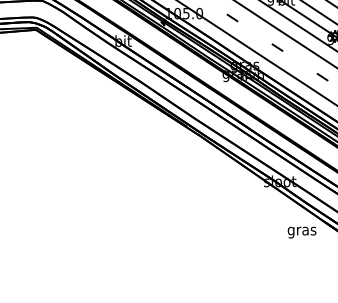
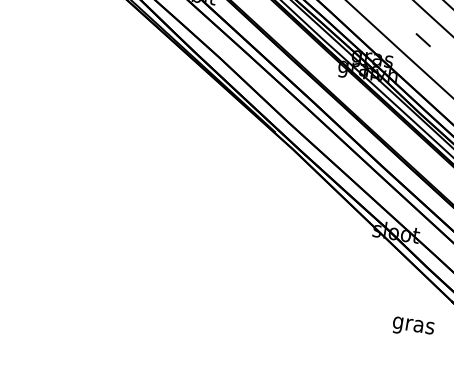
text: (301, 232) -> (412, 327), moved

